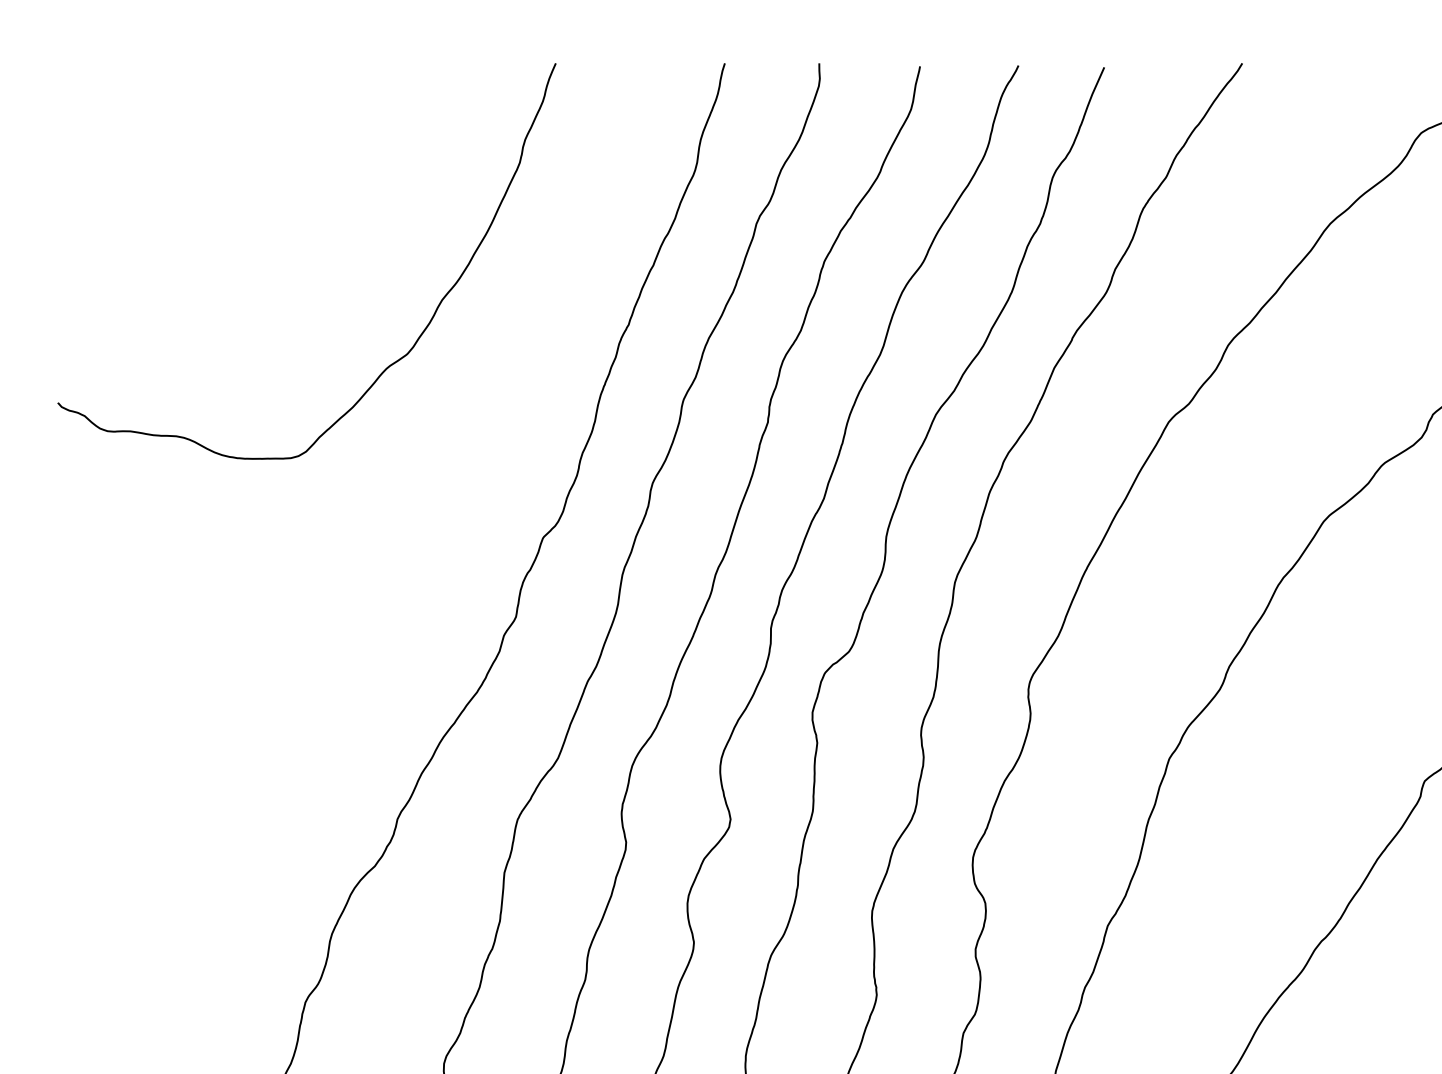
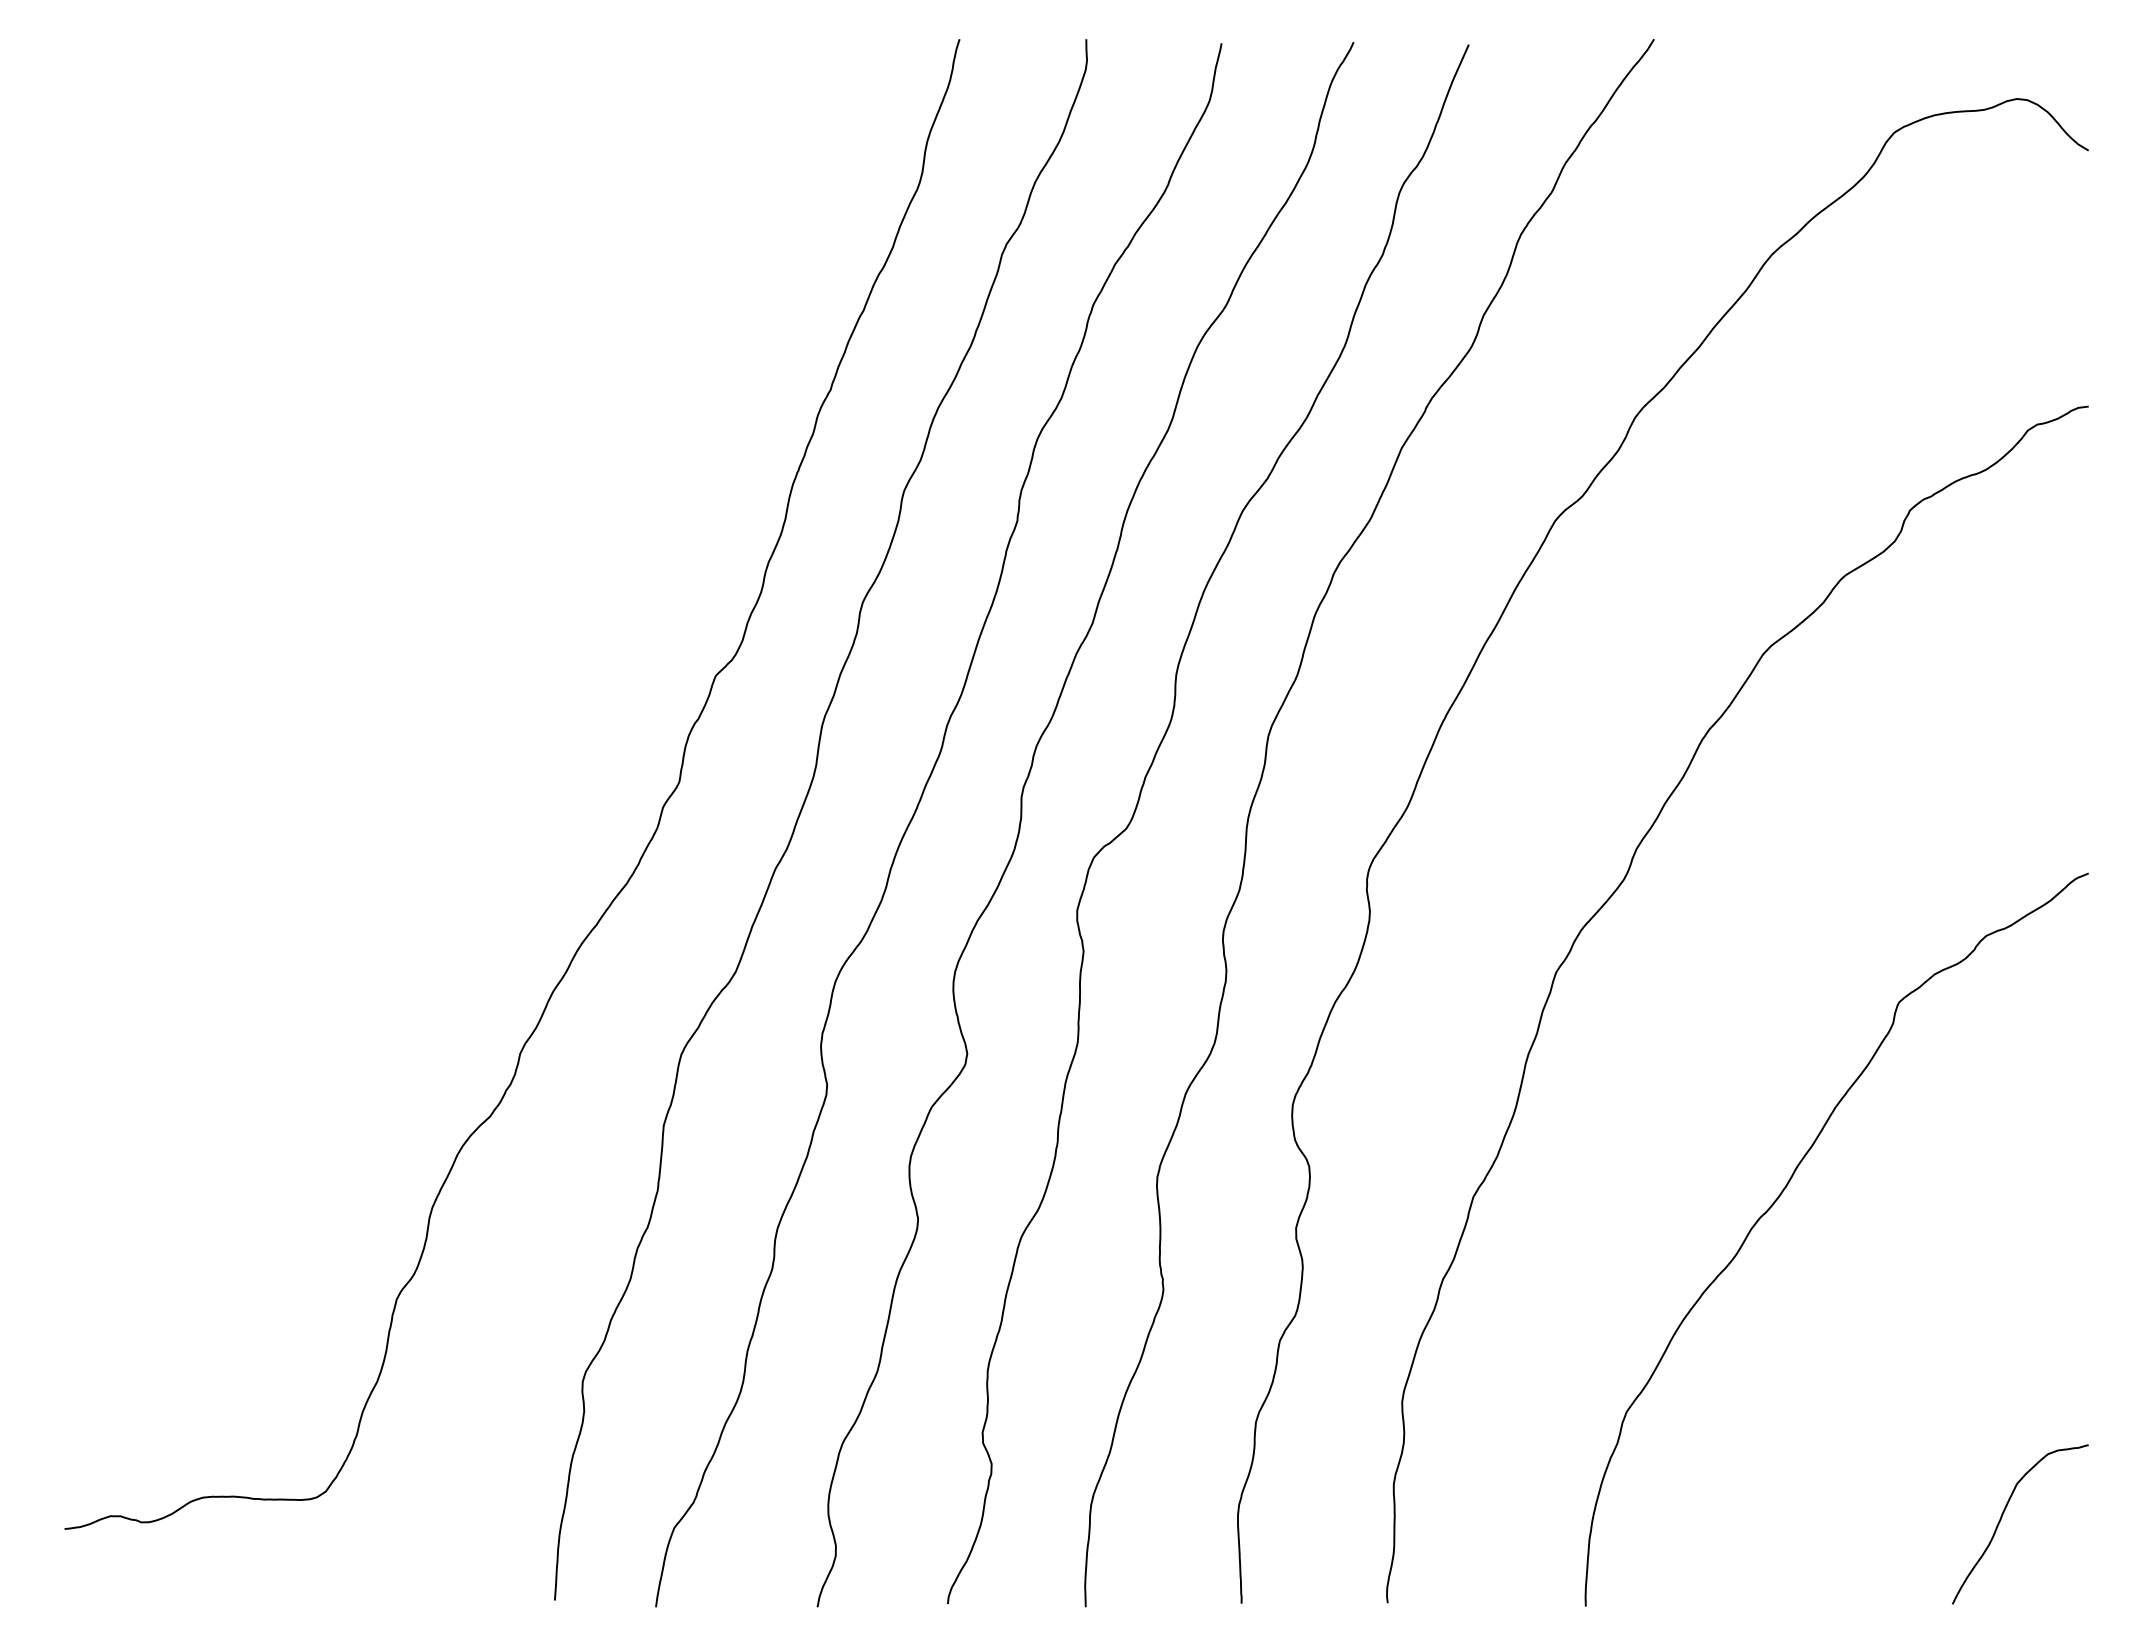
curve: (390, 364) -> (510, 443), removed

